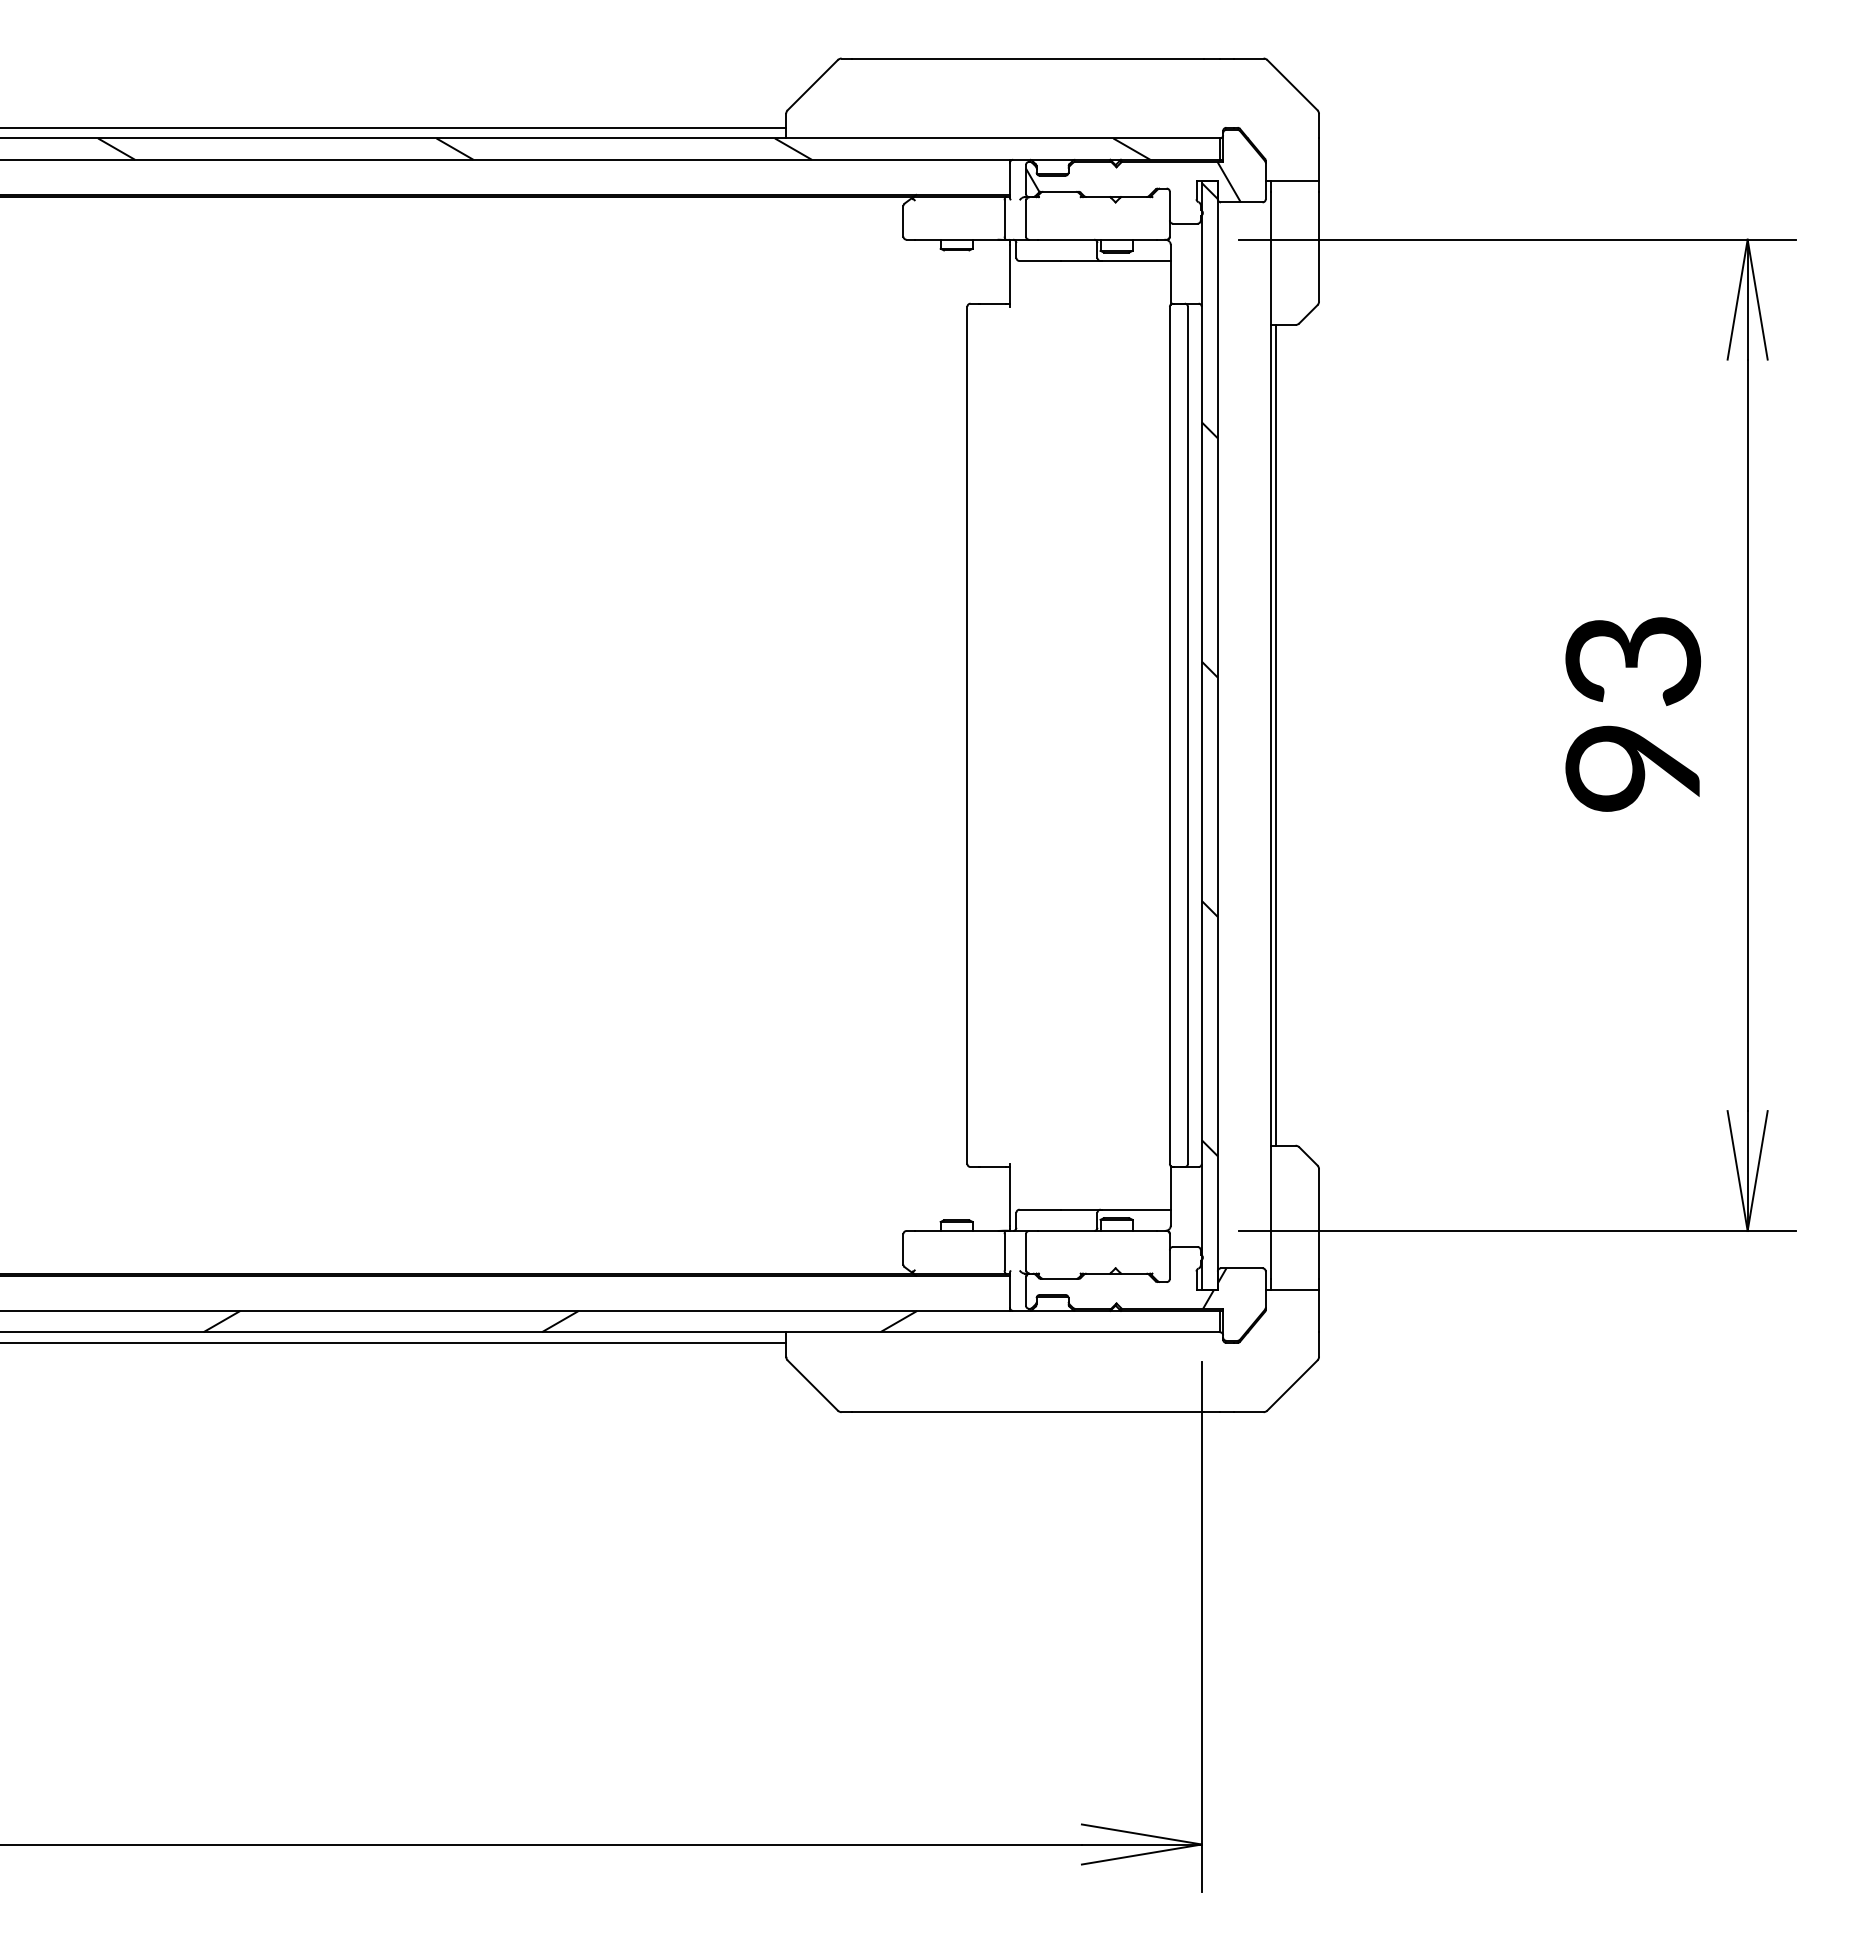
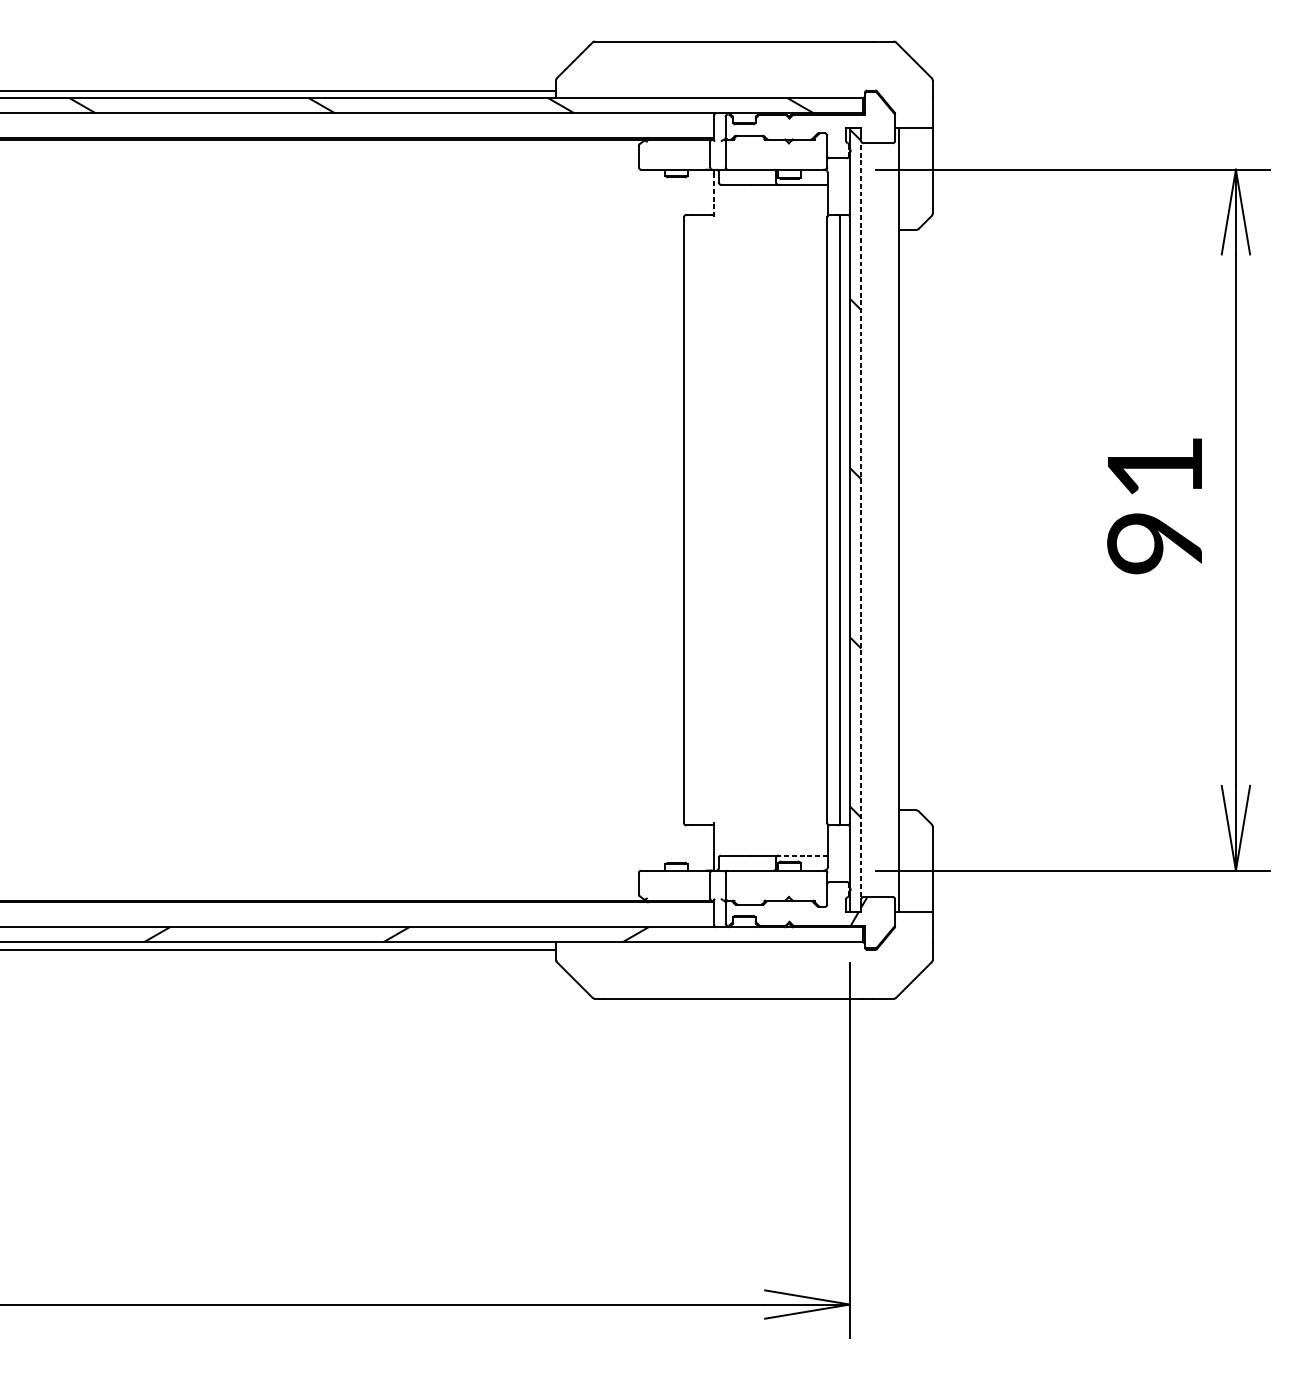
hatch: (1132, 181) -> (800, 128), removed
line: (1009, 275) -> (713, 194), solid -> dashed
text: (1633, 661) -> (1155, 467), 93 -> 91
line: (1217, 734) -> (861, 519), solid -> dashed
line: (1276, 734) -> (902, 519), removed
line: (1136, 1209) -> (803, 855), solid -> dashed

